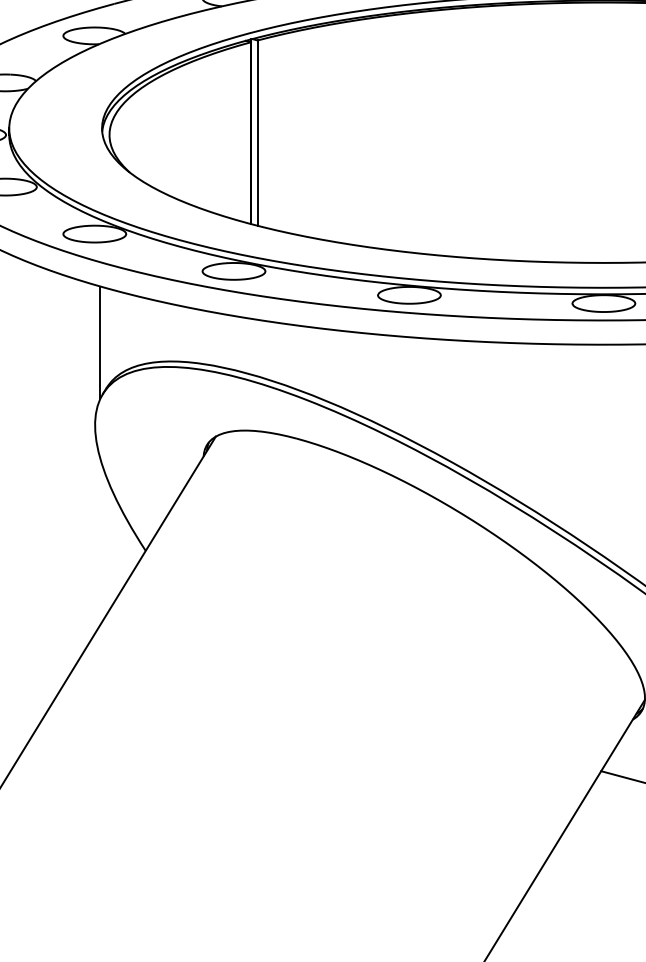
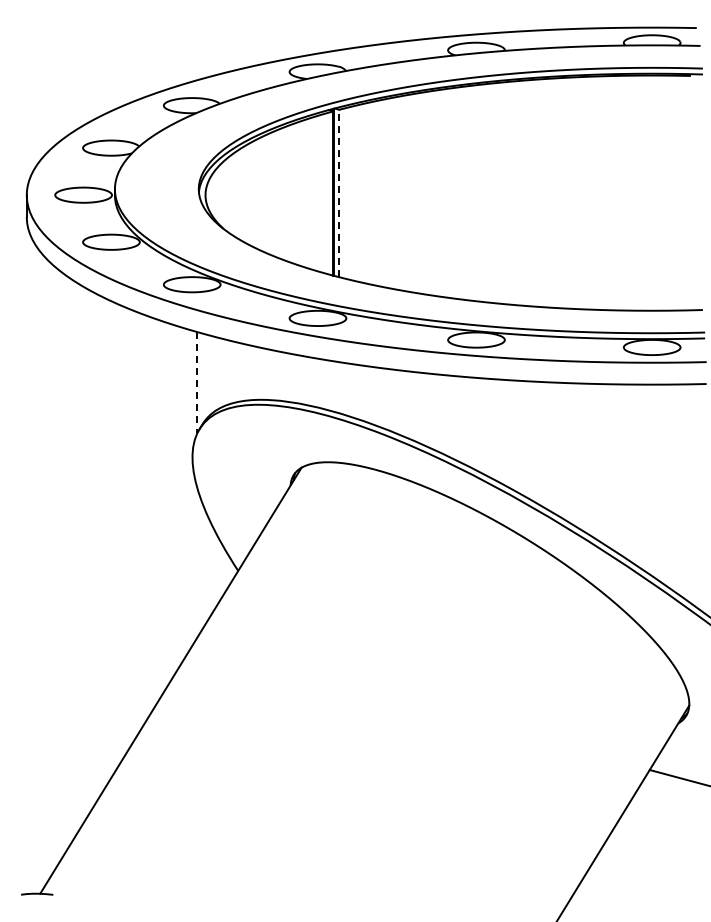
line: (257, 133) -> (339, 193), solid -> dashed
line: (100, 342) -> (197, 382), solid -> dashed

